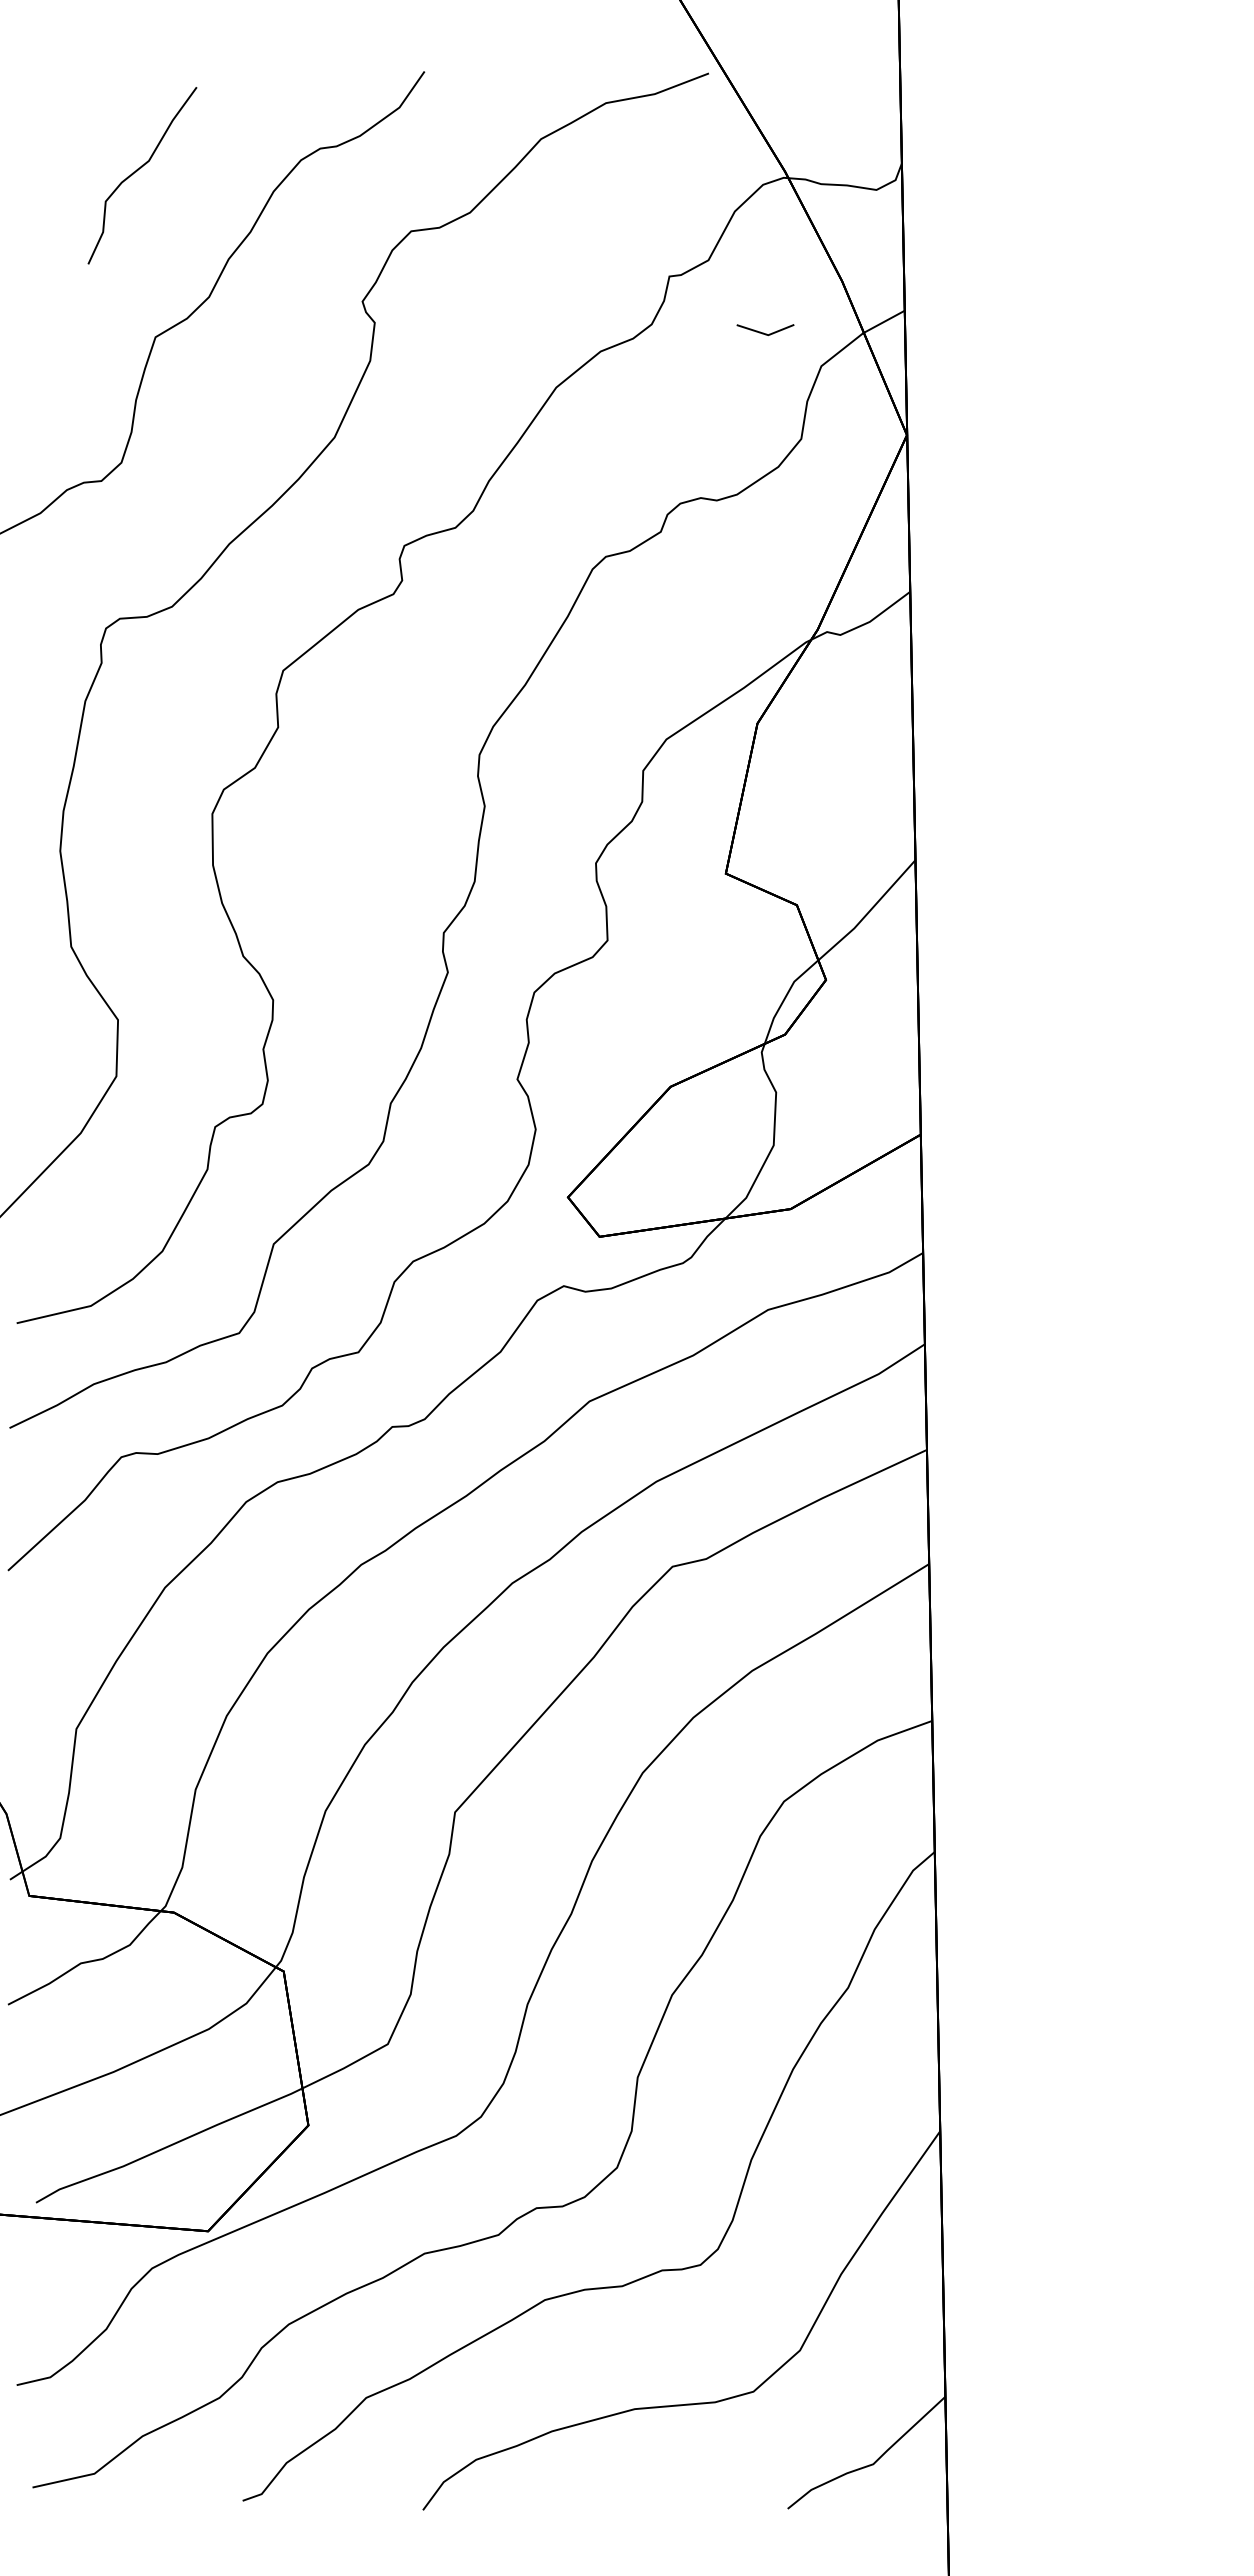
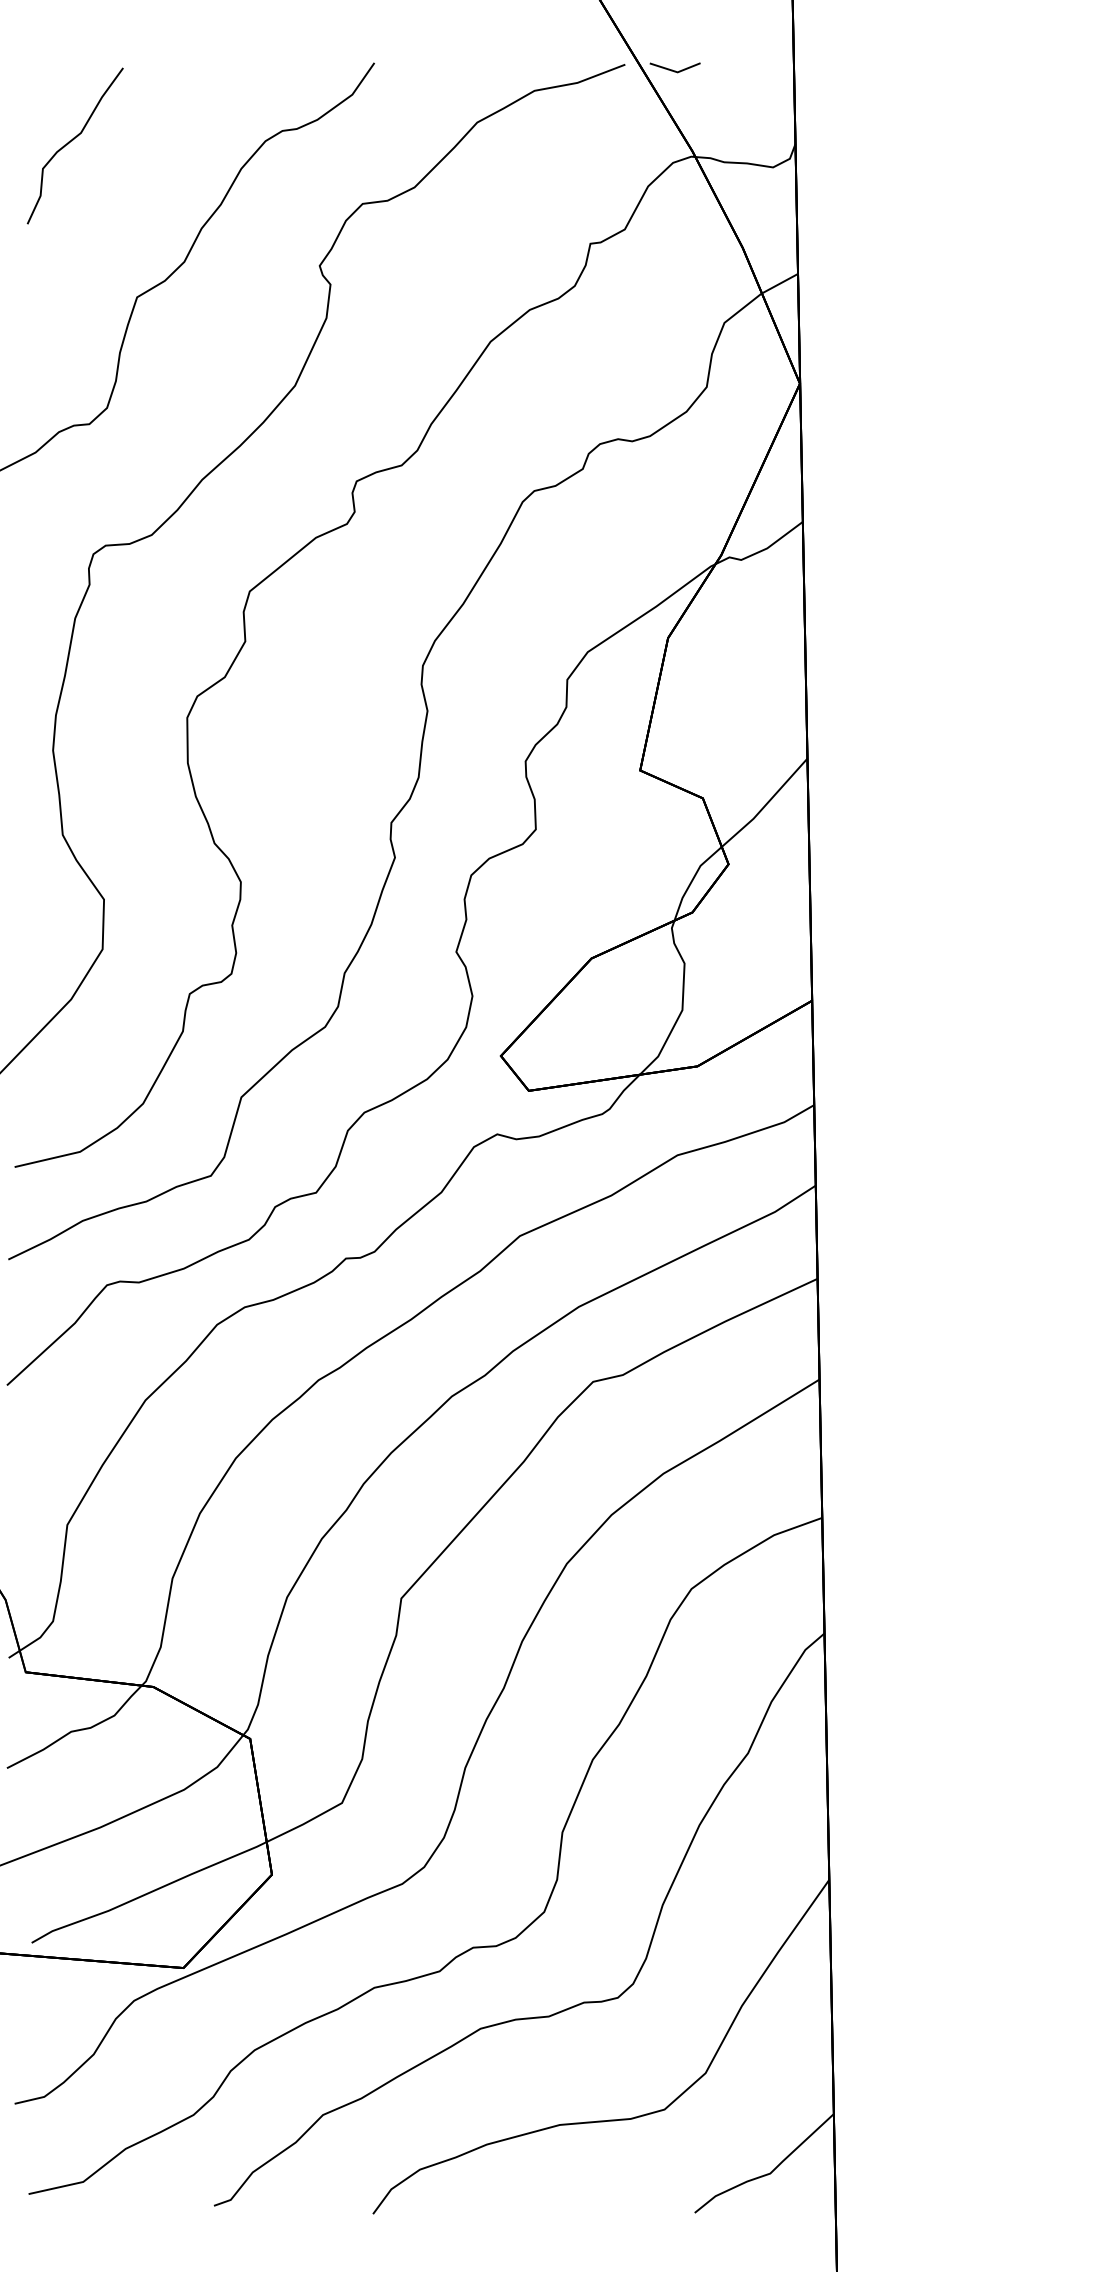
curve: (138, 170) -> (71, 141), moved
line: (763, 332) -> (673, 69), moved

